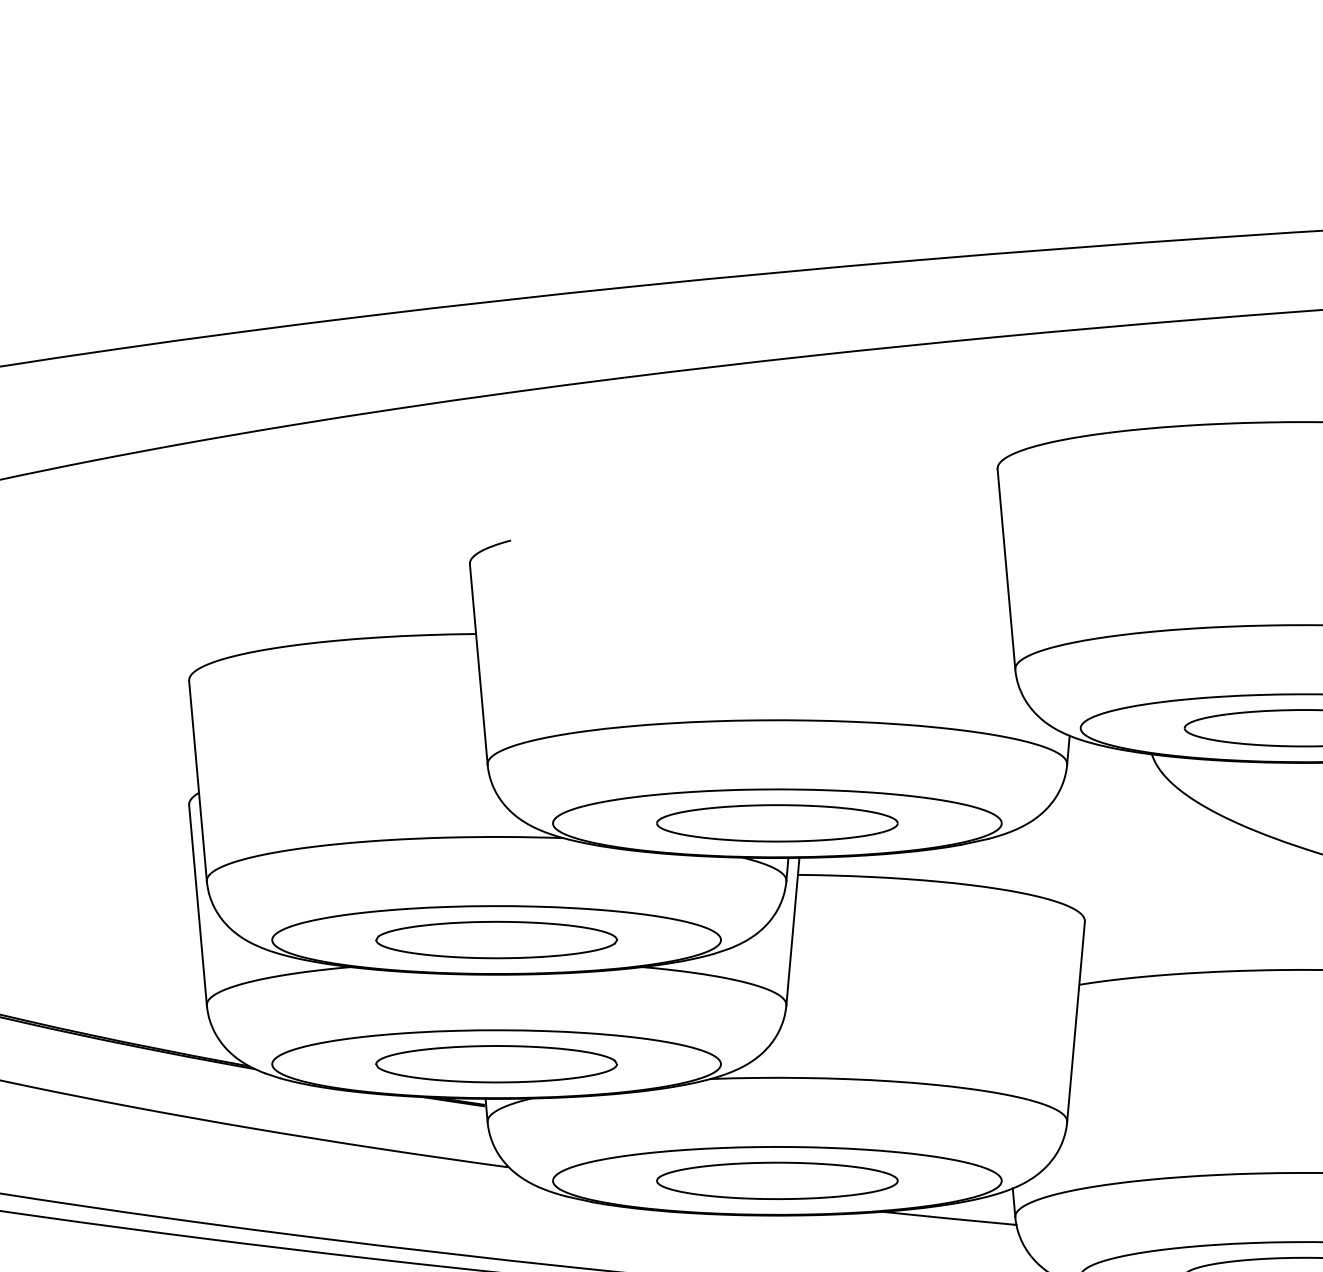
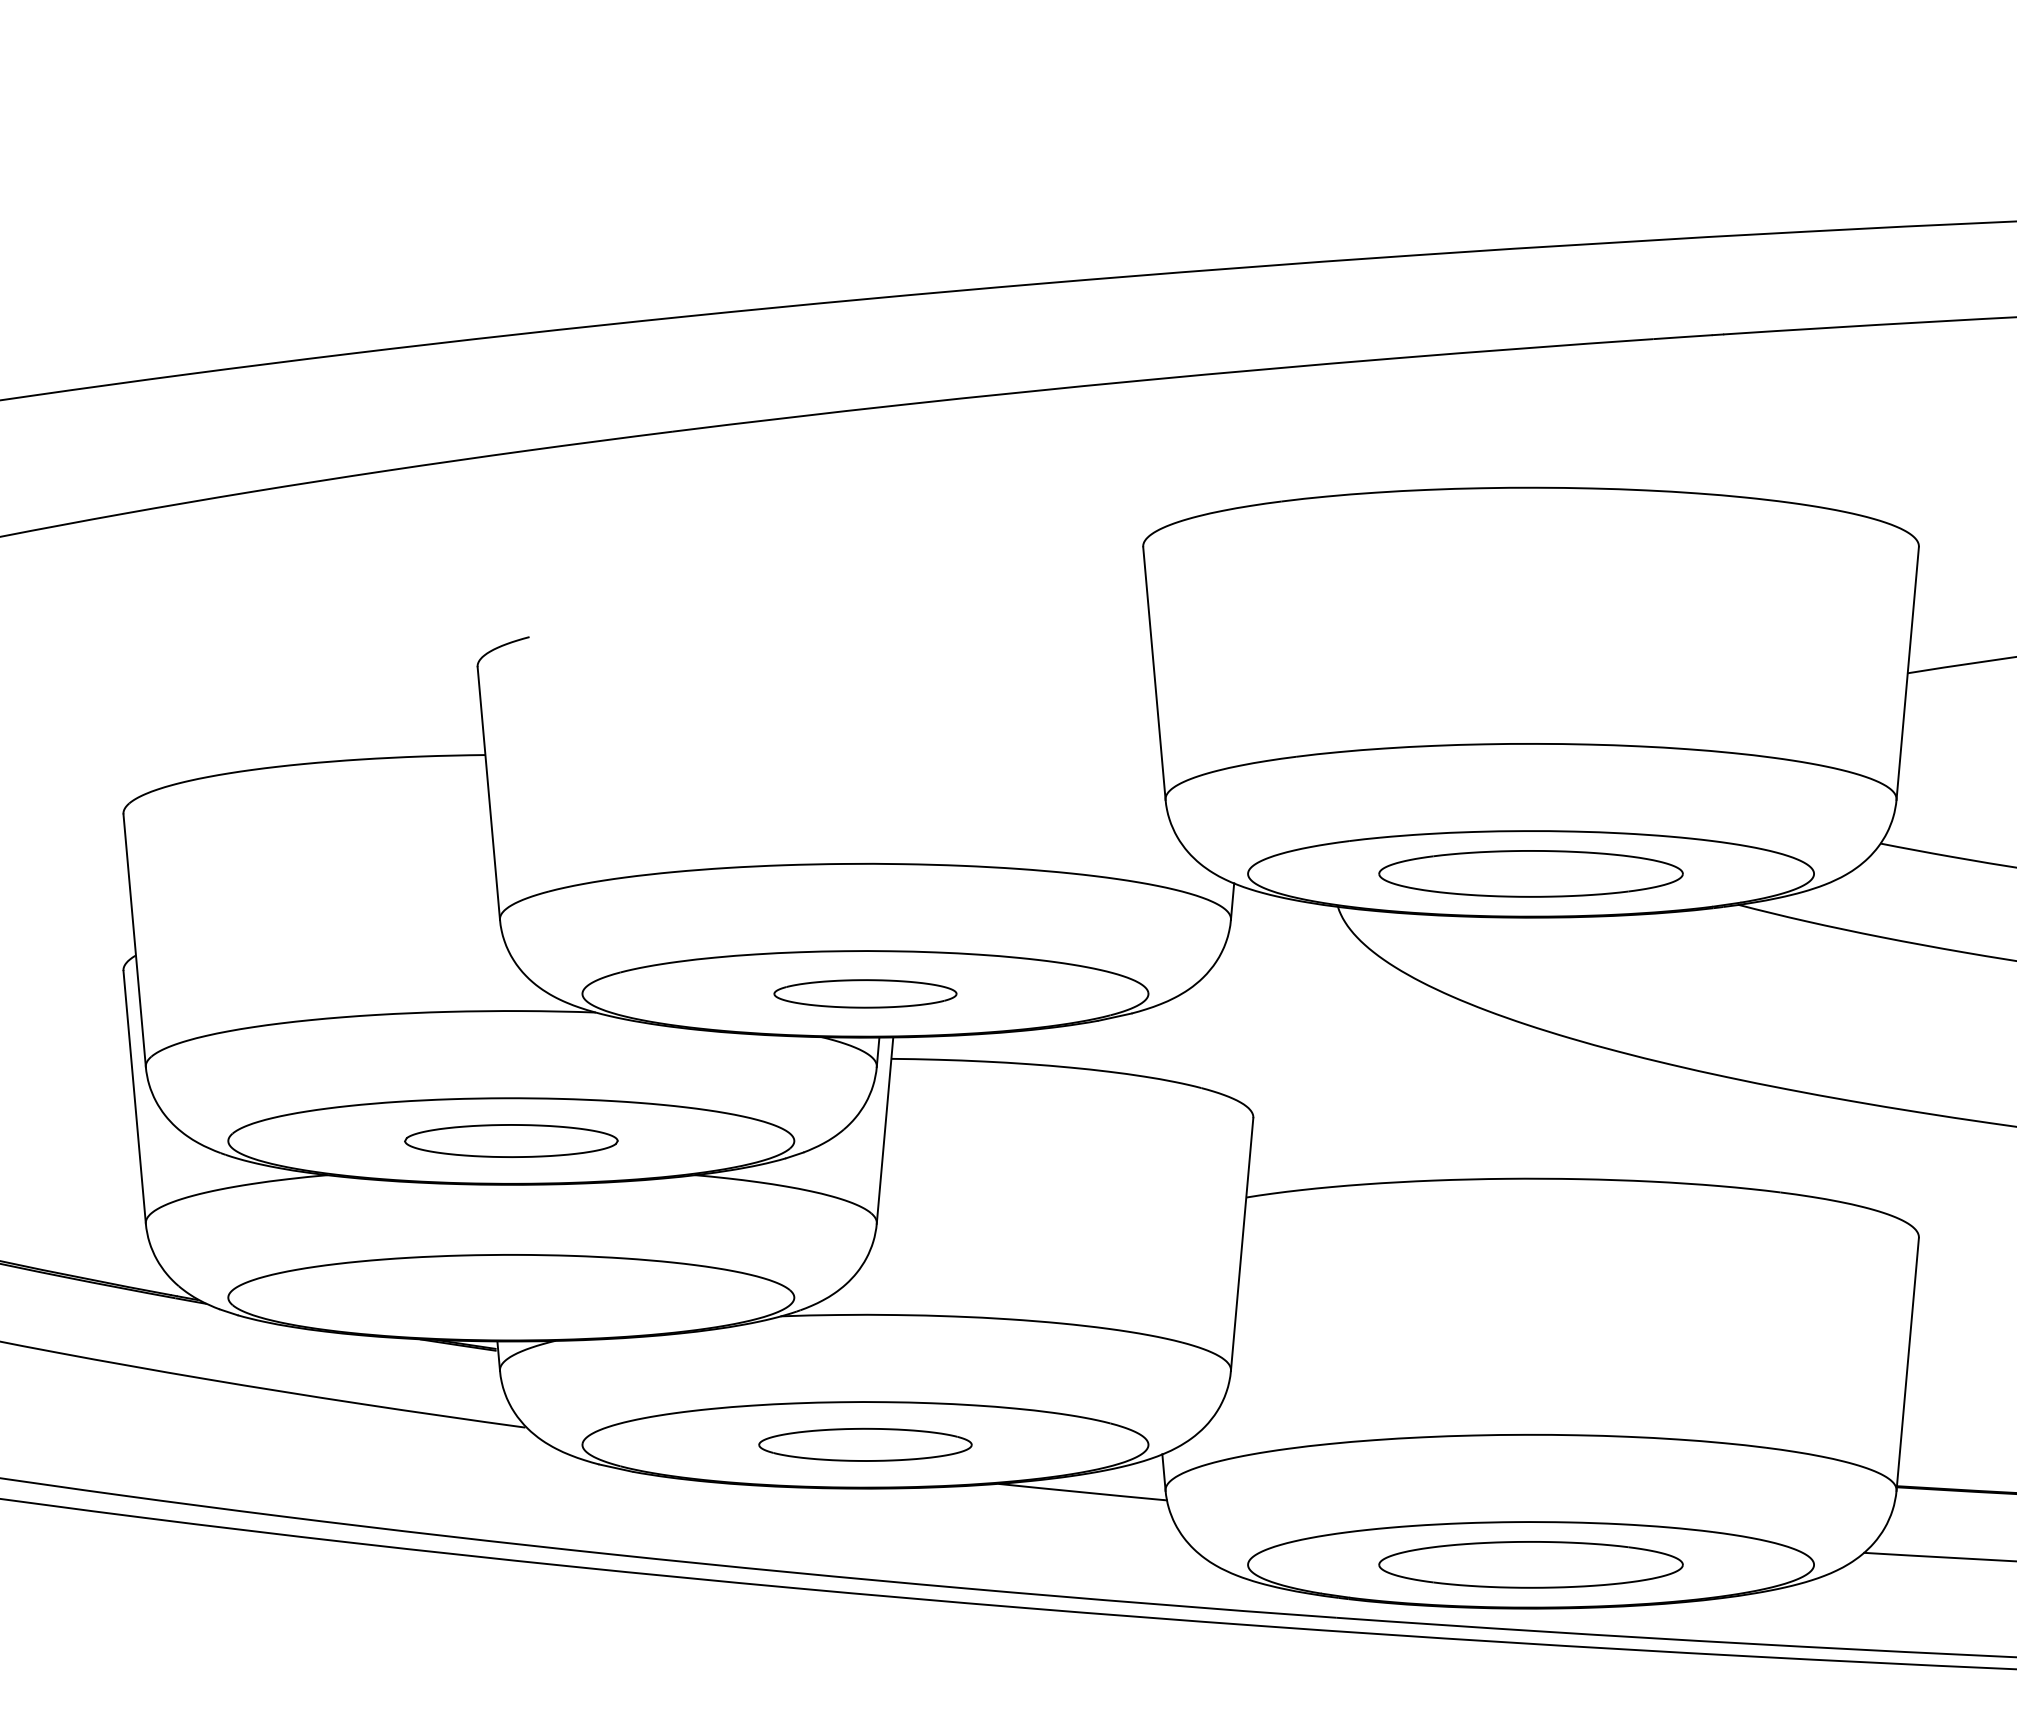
part: (777, 823) -> (865, 993), size x0.6
part: (496, 939) -> (511, 1140), size x0.7
part: (496, 1064) -> (511, 1297), removed
part: (777, 1180) -> (865, 1444), size x0.7

